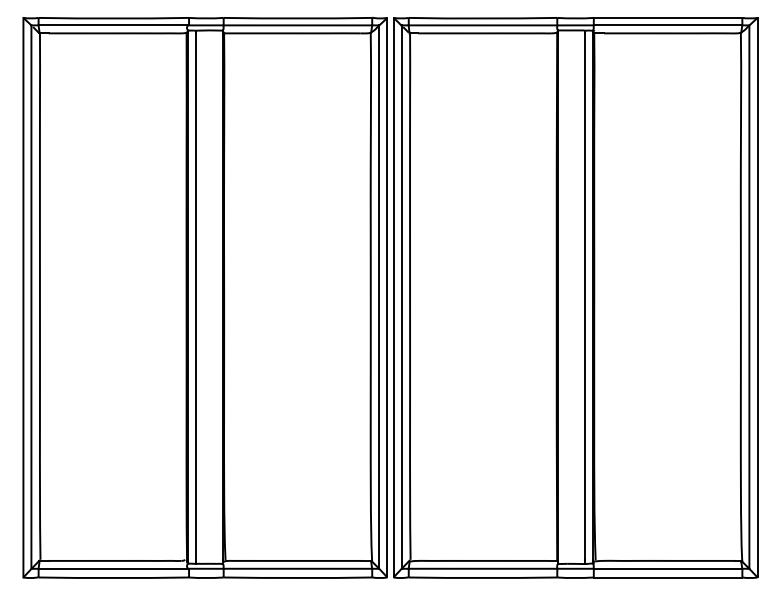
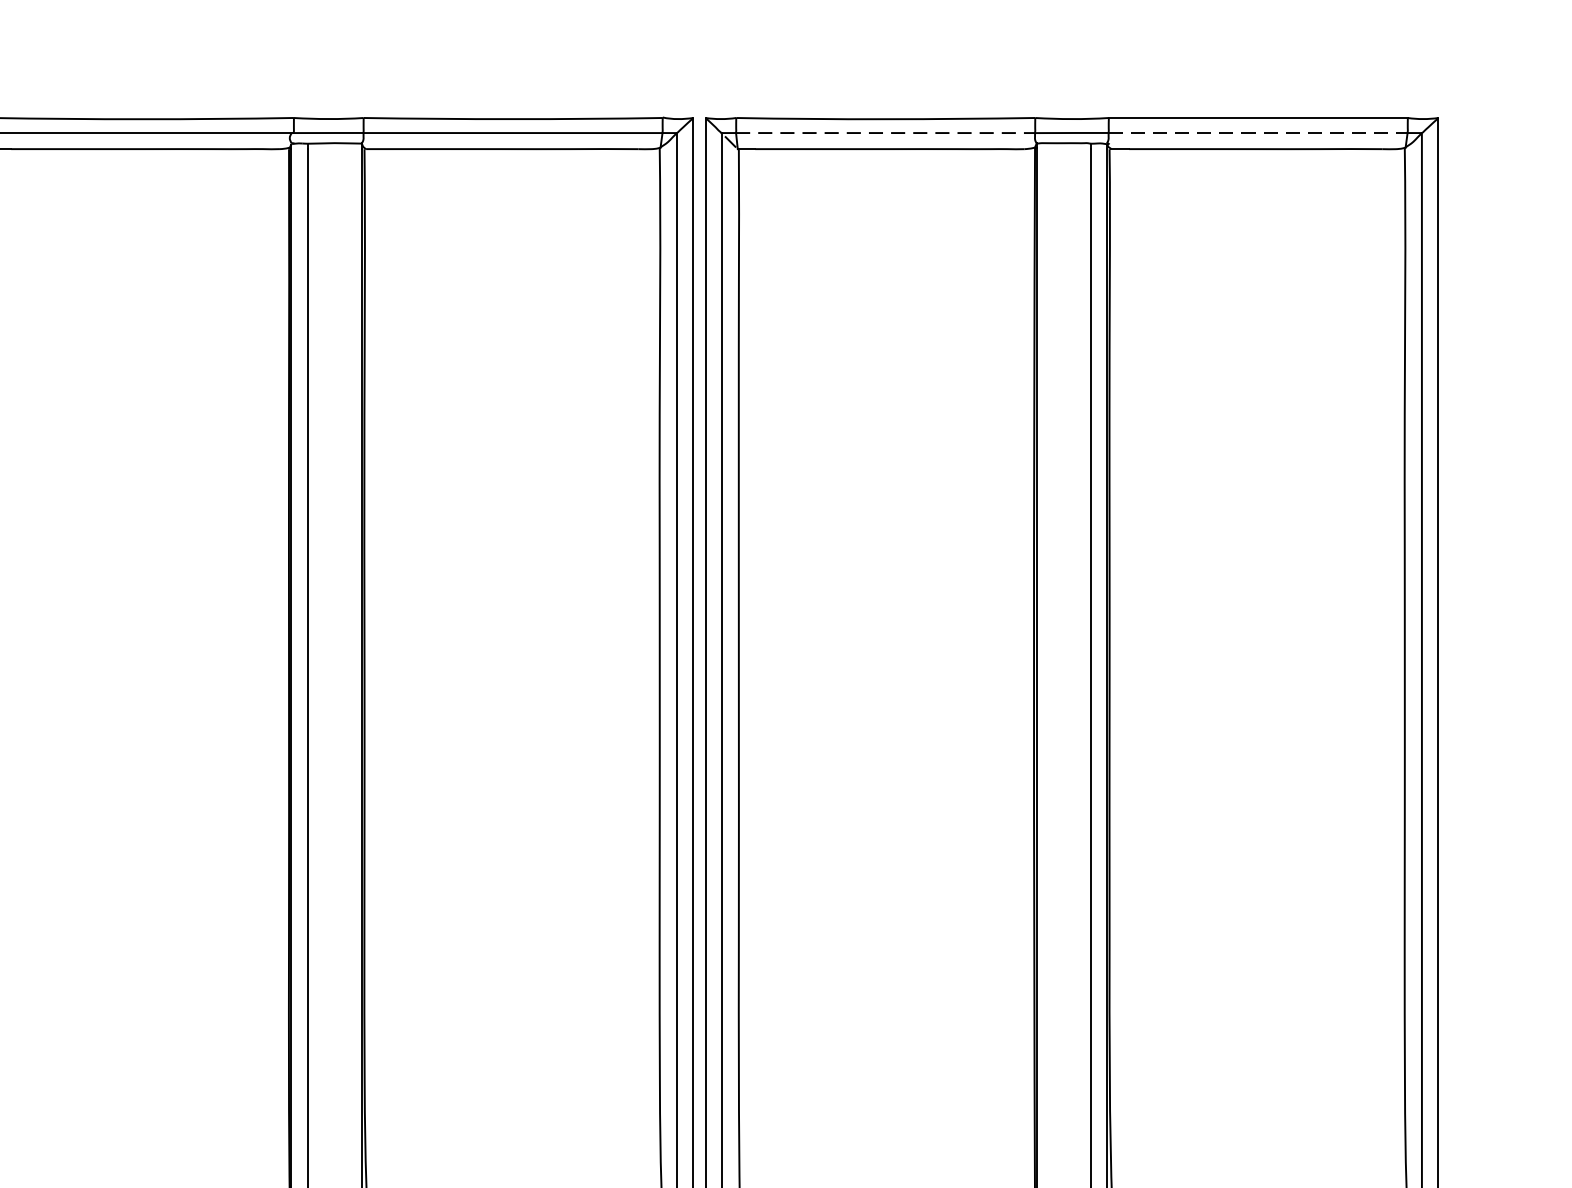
line: (483, 25) -> (886, 133), solid -> dashed
line: (668, 25) -> (1259, 133), solid -> dashed

